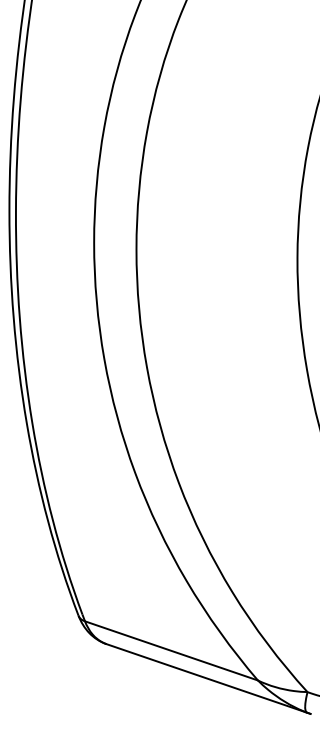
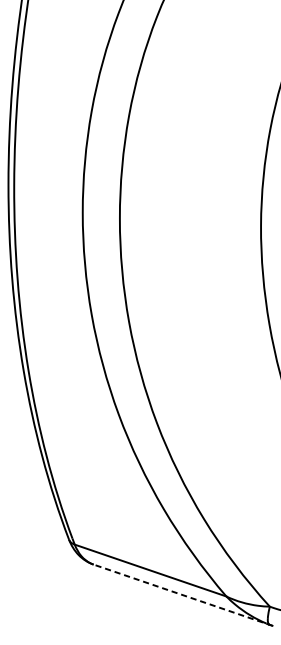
line: (208, 679) -> (183, 595), solid -> dashed

